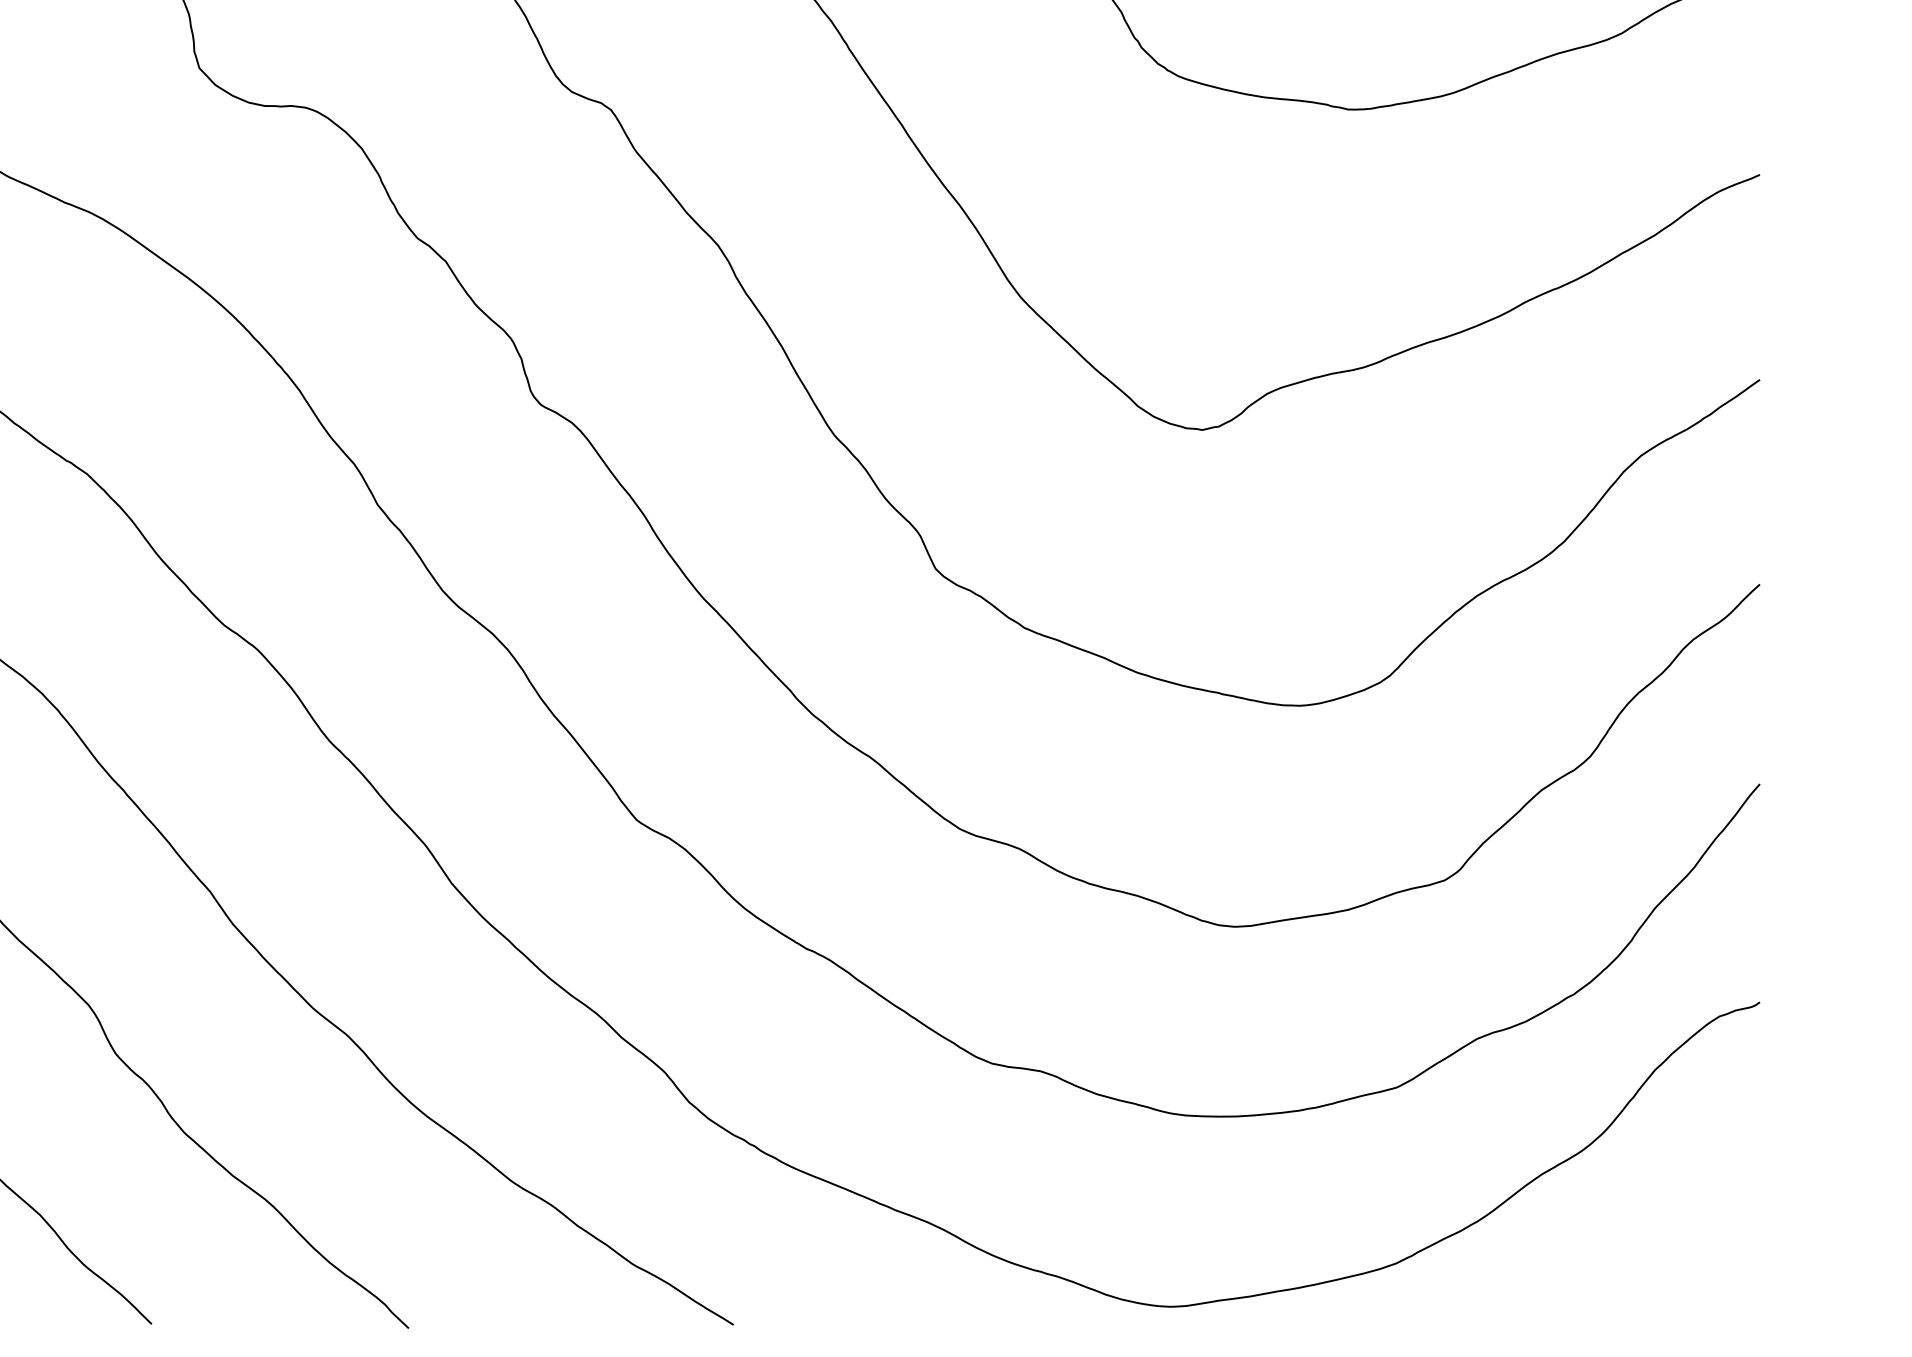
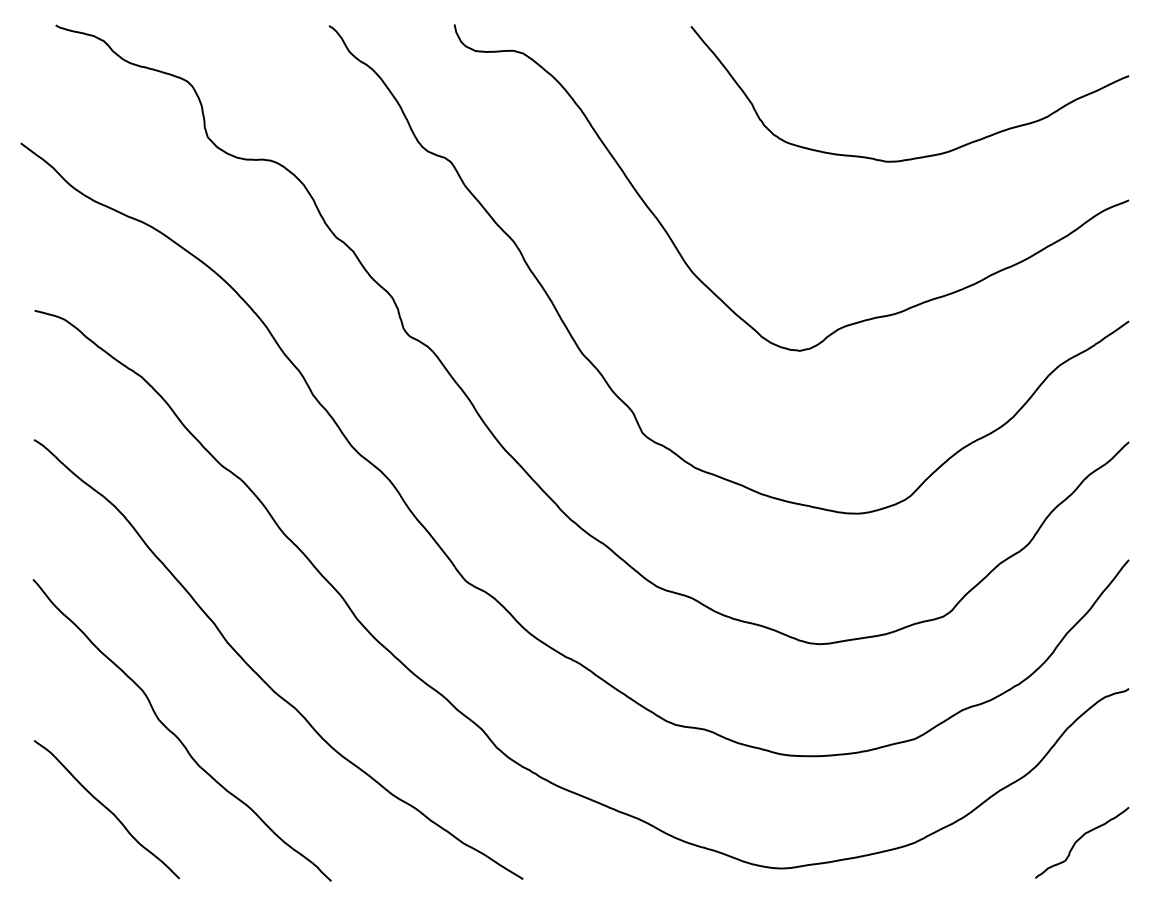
curve: (1677, 1257) -> (1080, 839), added

